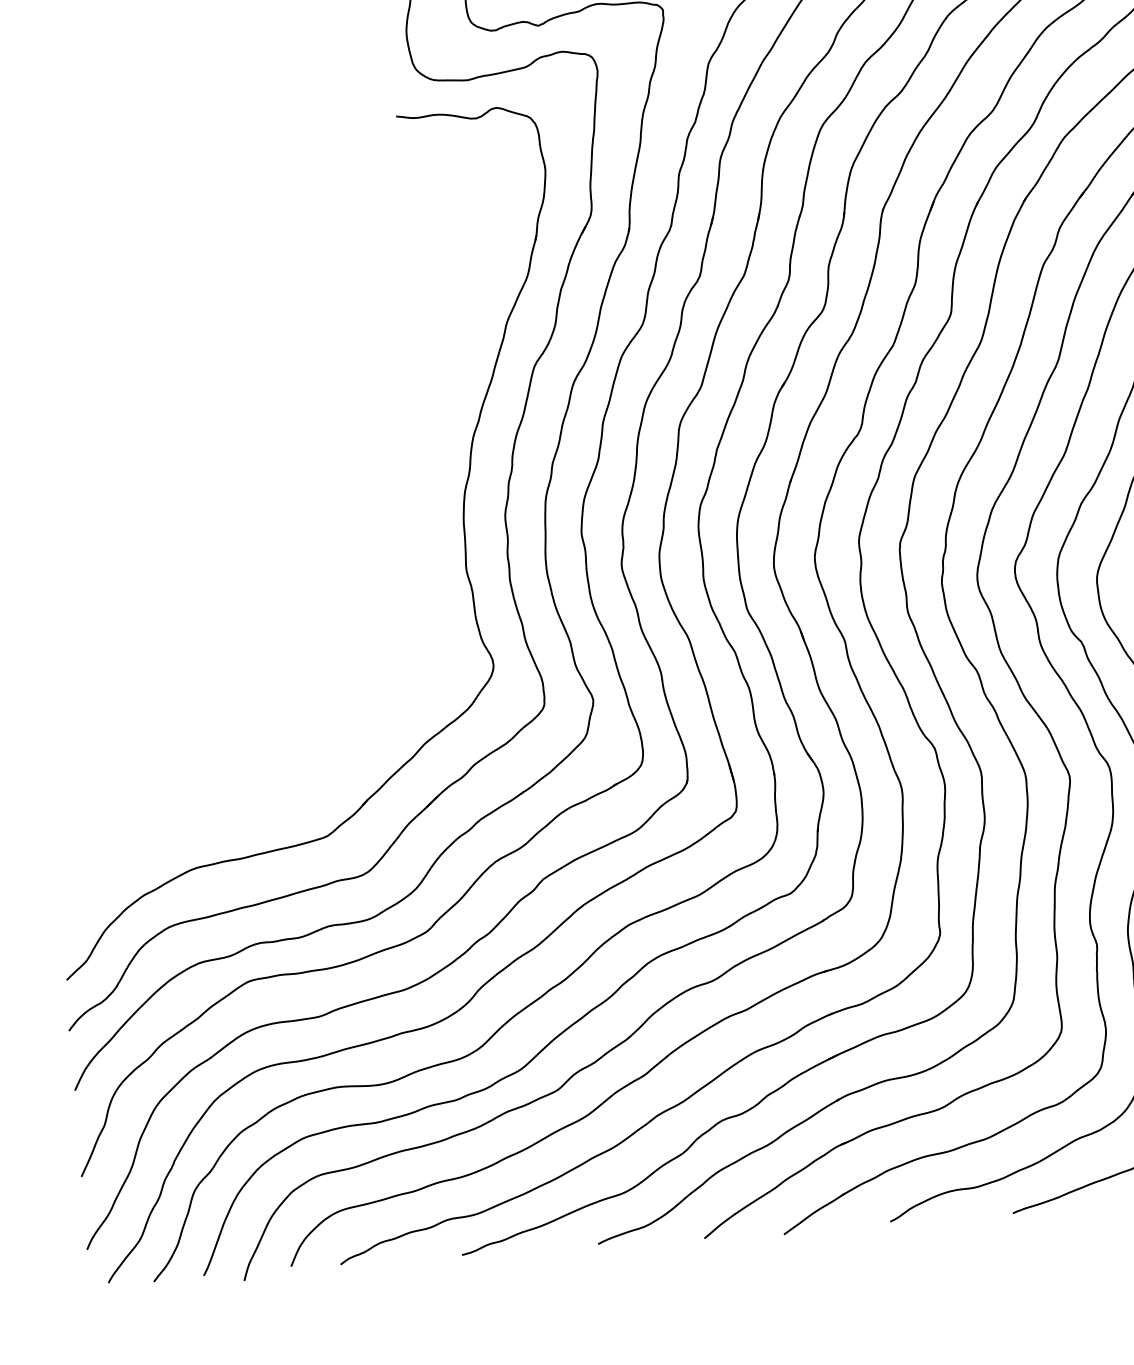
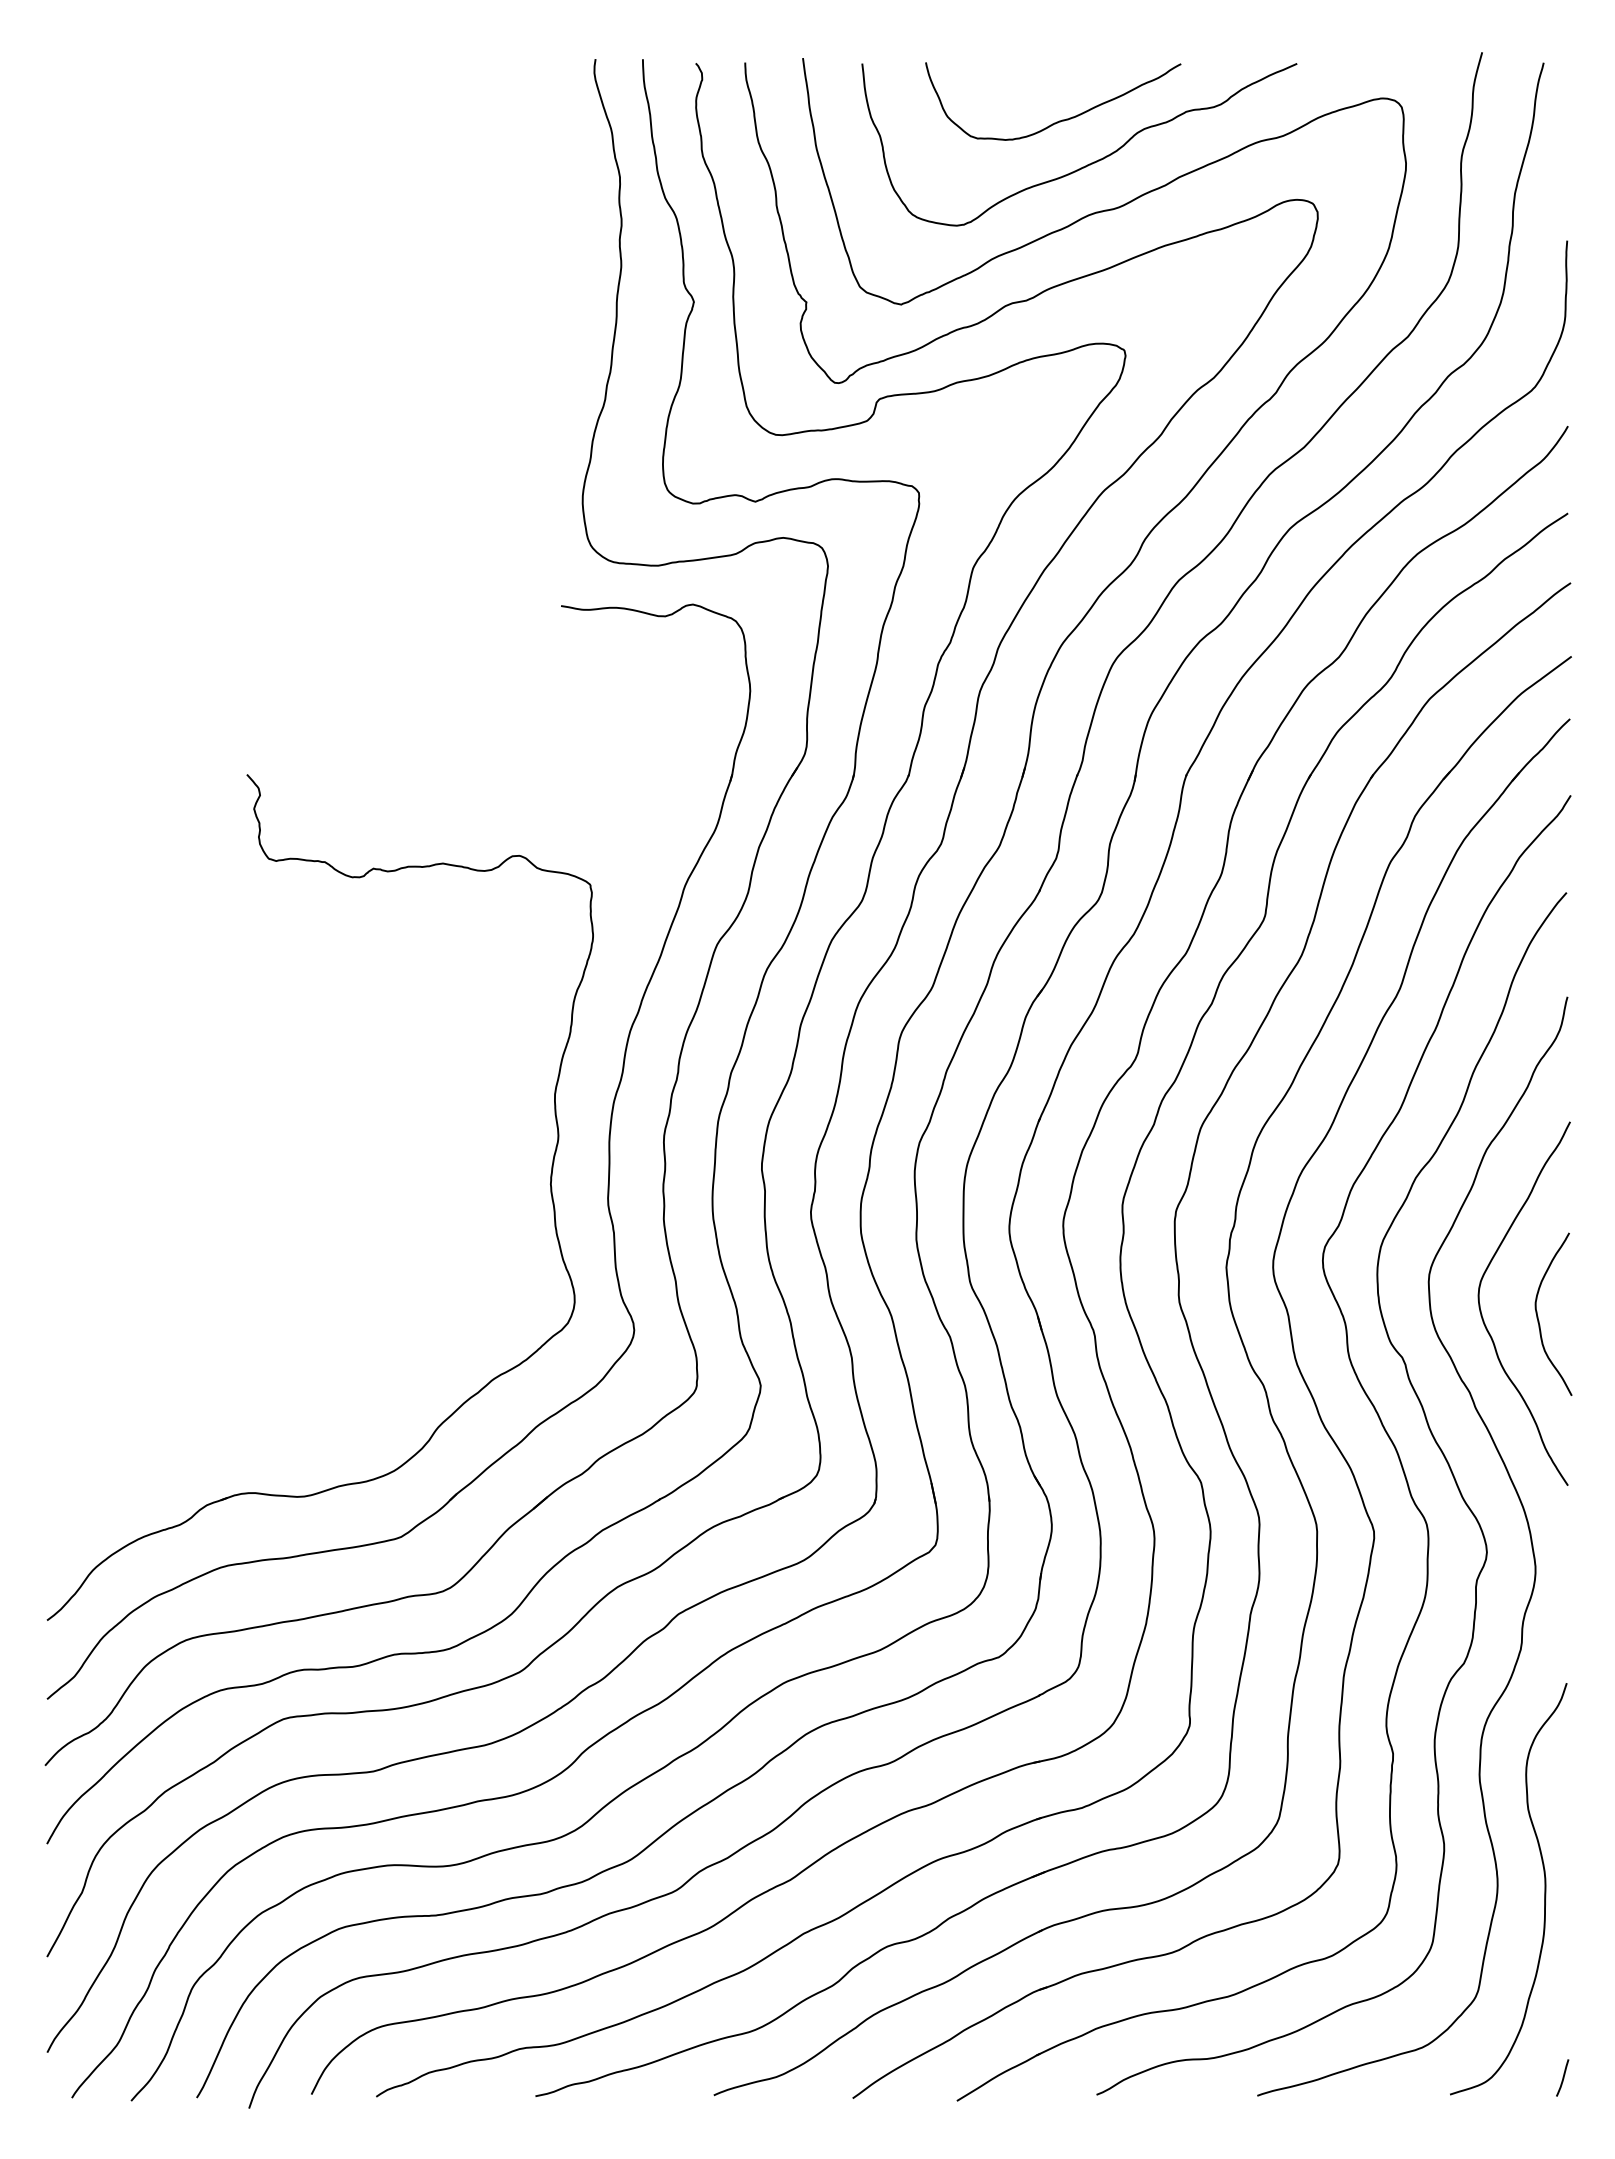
part: (421, 565) -> (550, 1193), added

